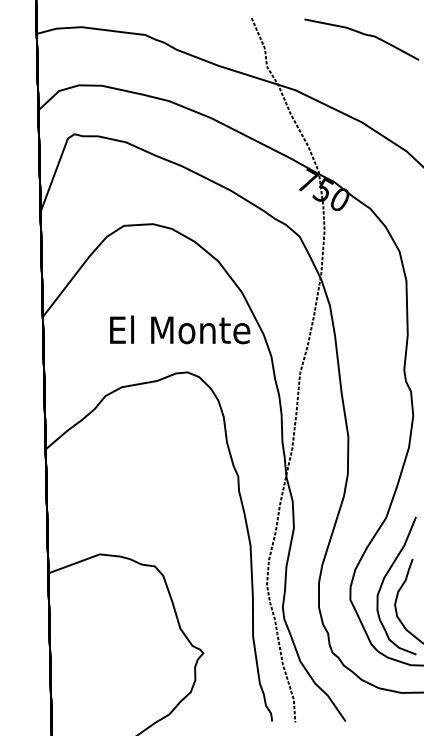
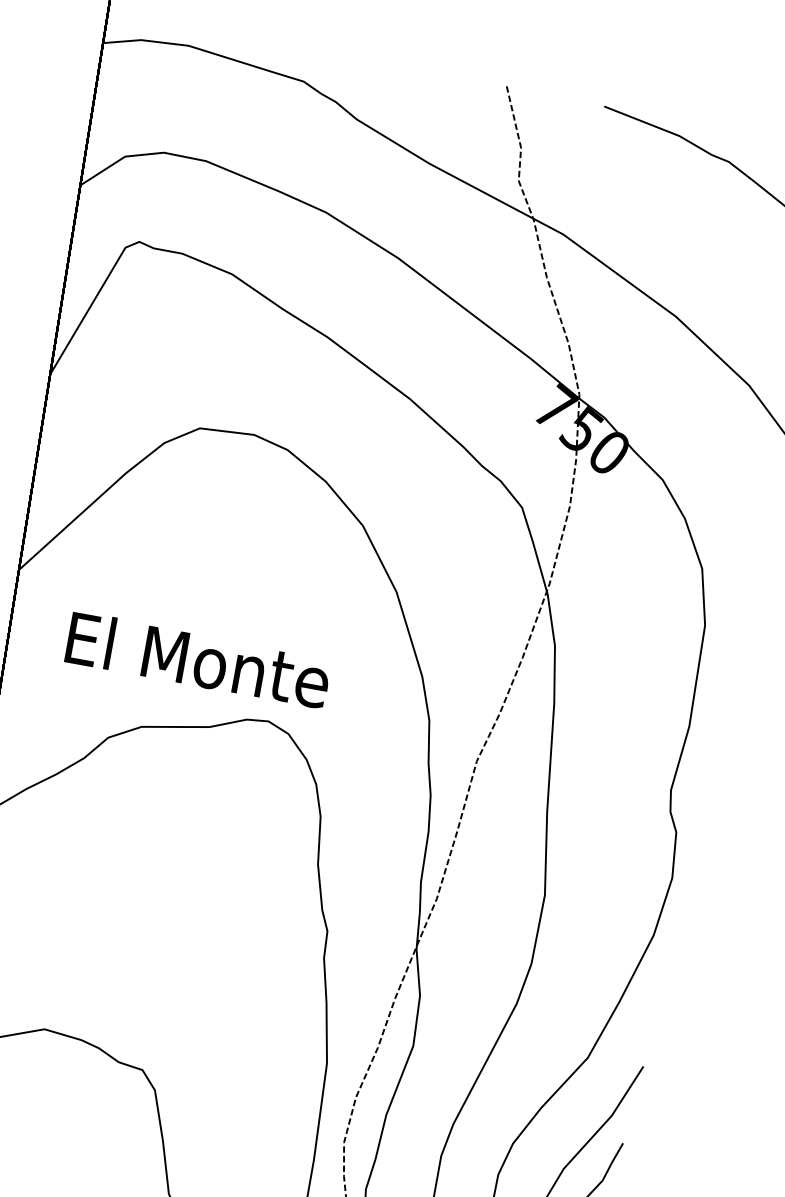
text: (180, 329) -> (199, 659), moved

